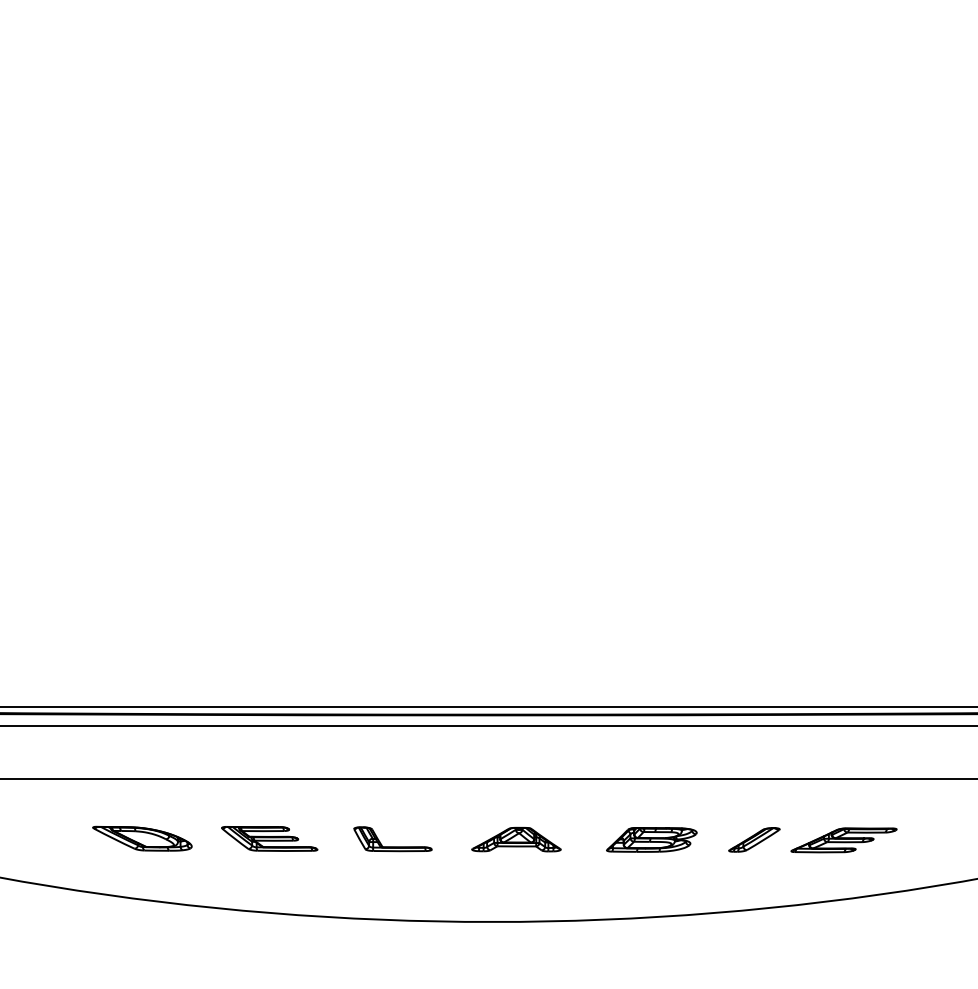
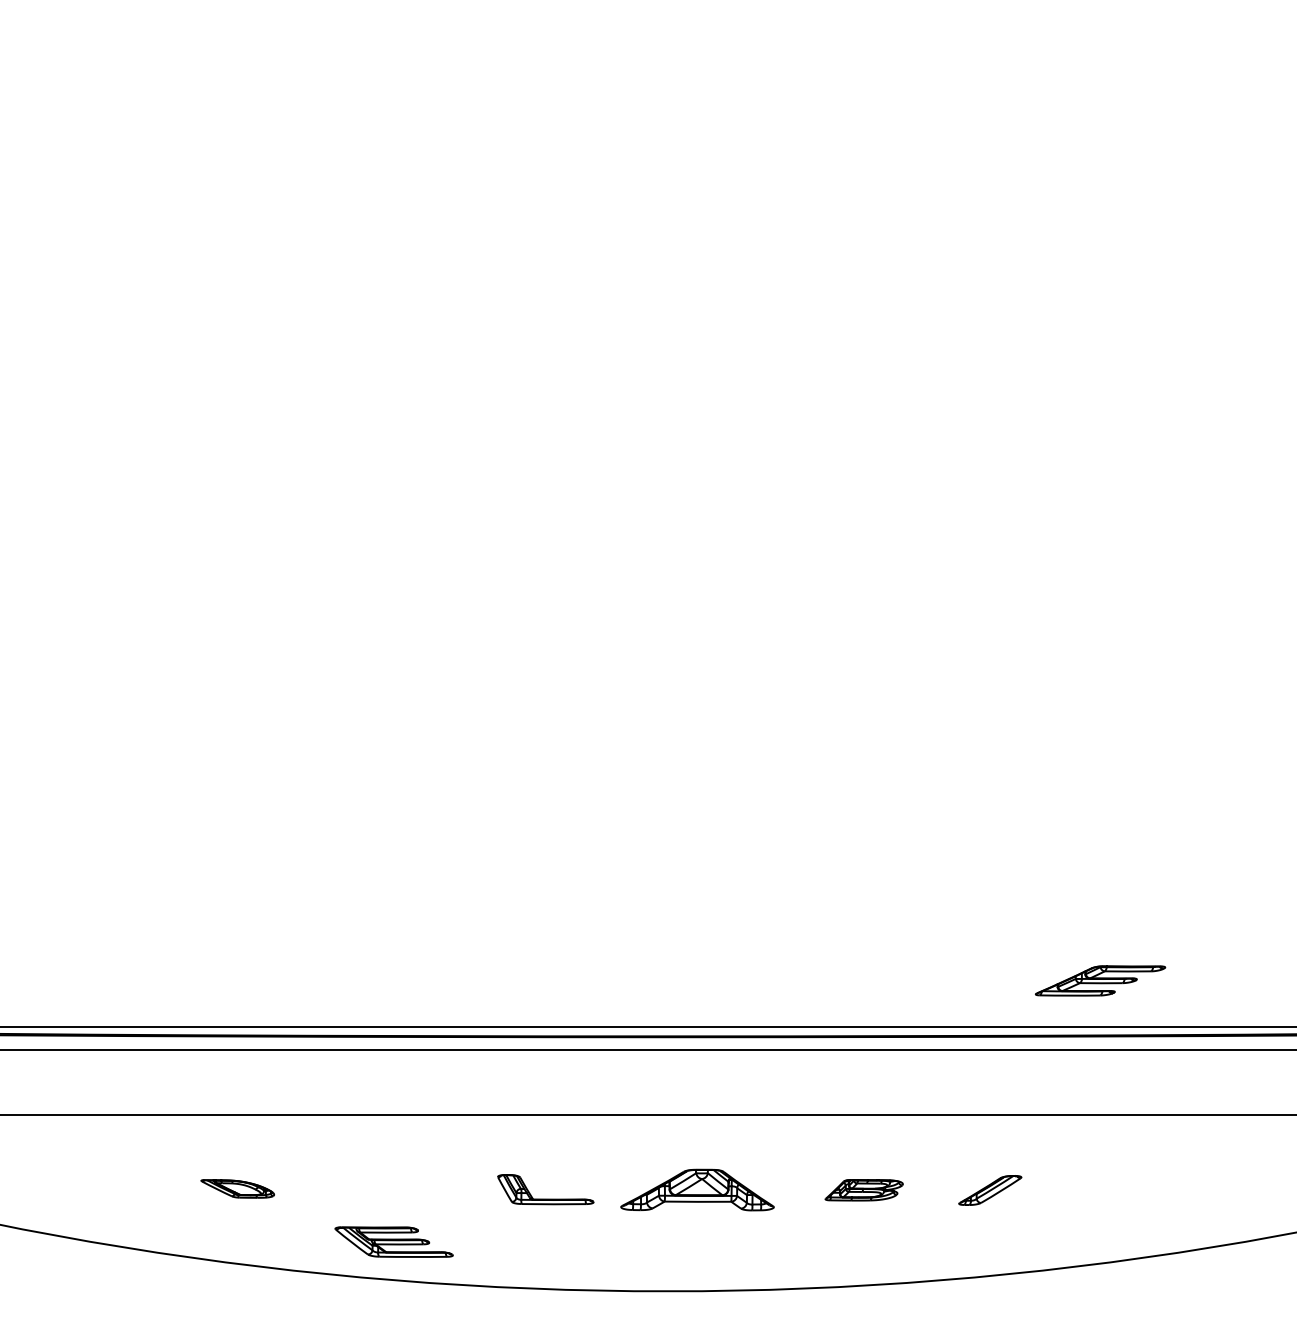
part: (142, 838) -> (237, 1188), size x0.6
part: (269, 838) -> (393, 1241), moved
part: (516, 839) -> (697, 1189), size x1.4
part: (652, 839) -> (864, 1189), size x0.7
part: (844, 839) -> (1100, 980), moved

